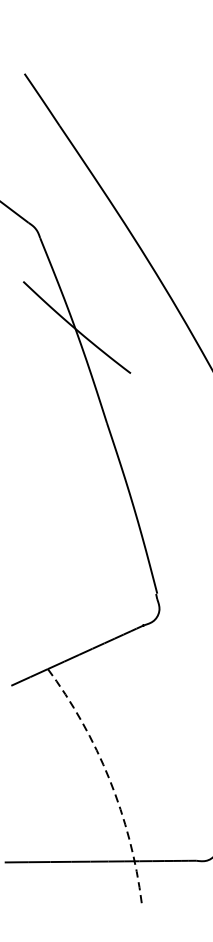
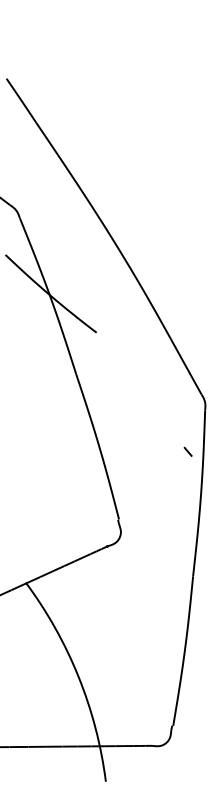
arc: (109, 780) -> (78, 677), dashed -> solid

